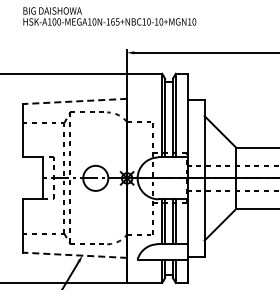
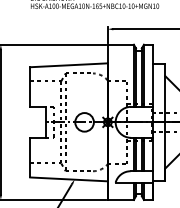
line: (74, 101) -> (68, 65), dashed -> solid
line: (74, 255) -> (68, 179), dashed -> solid

